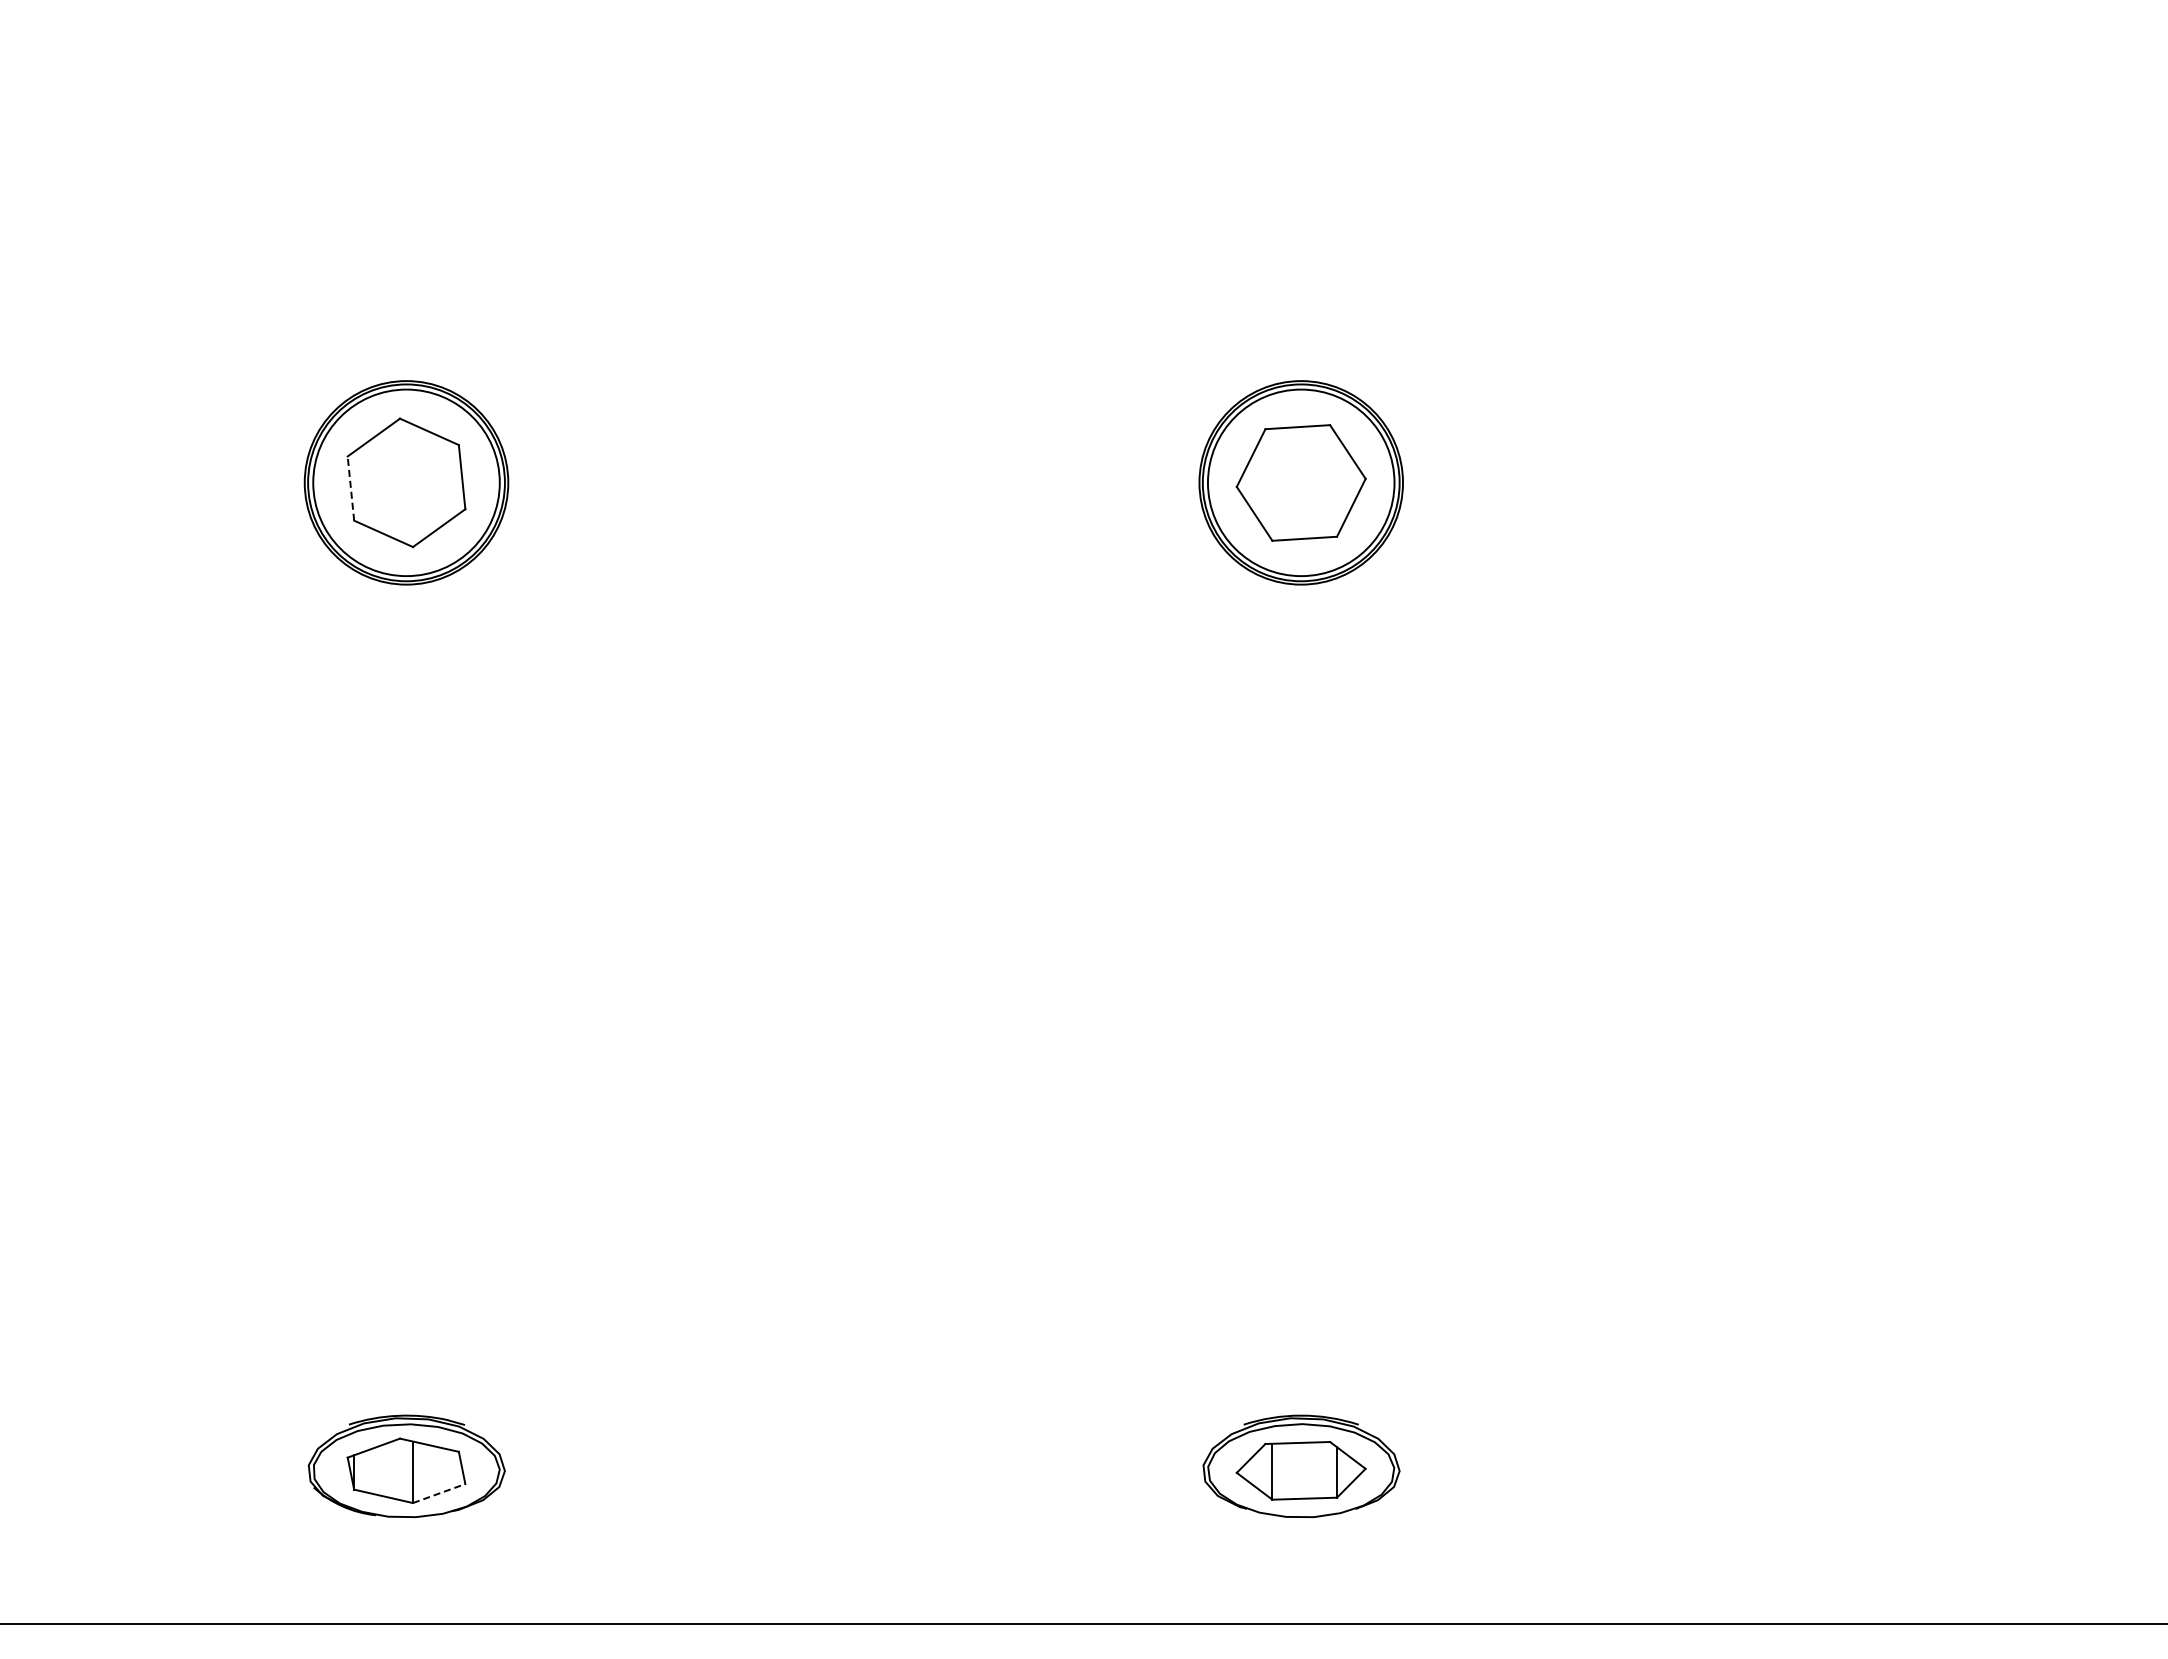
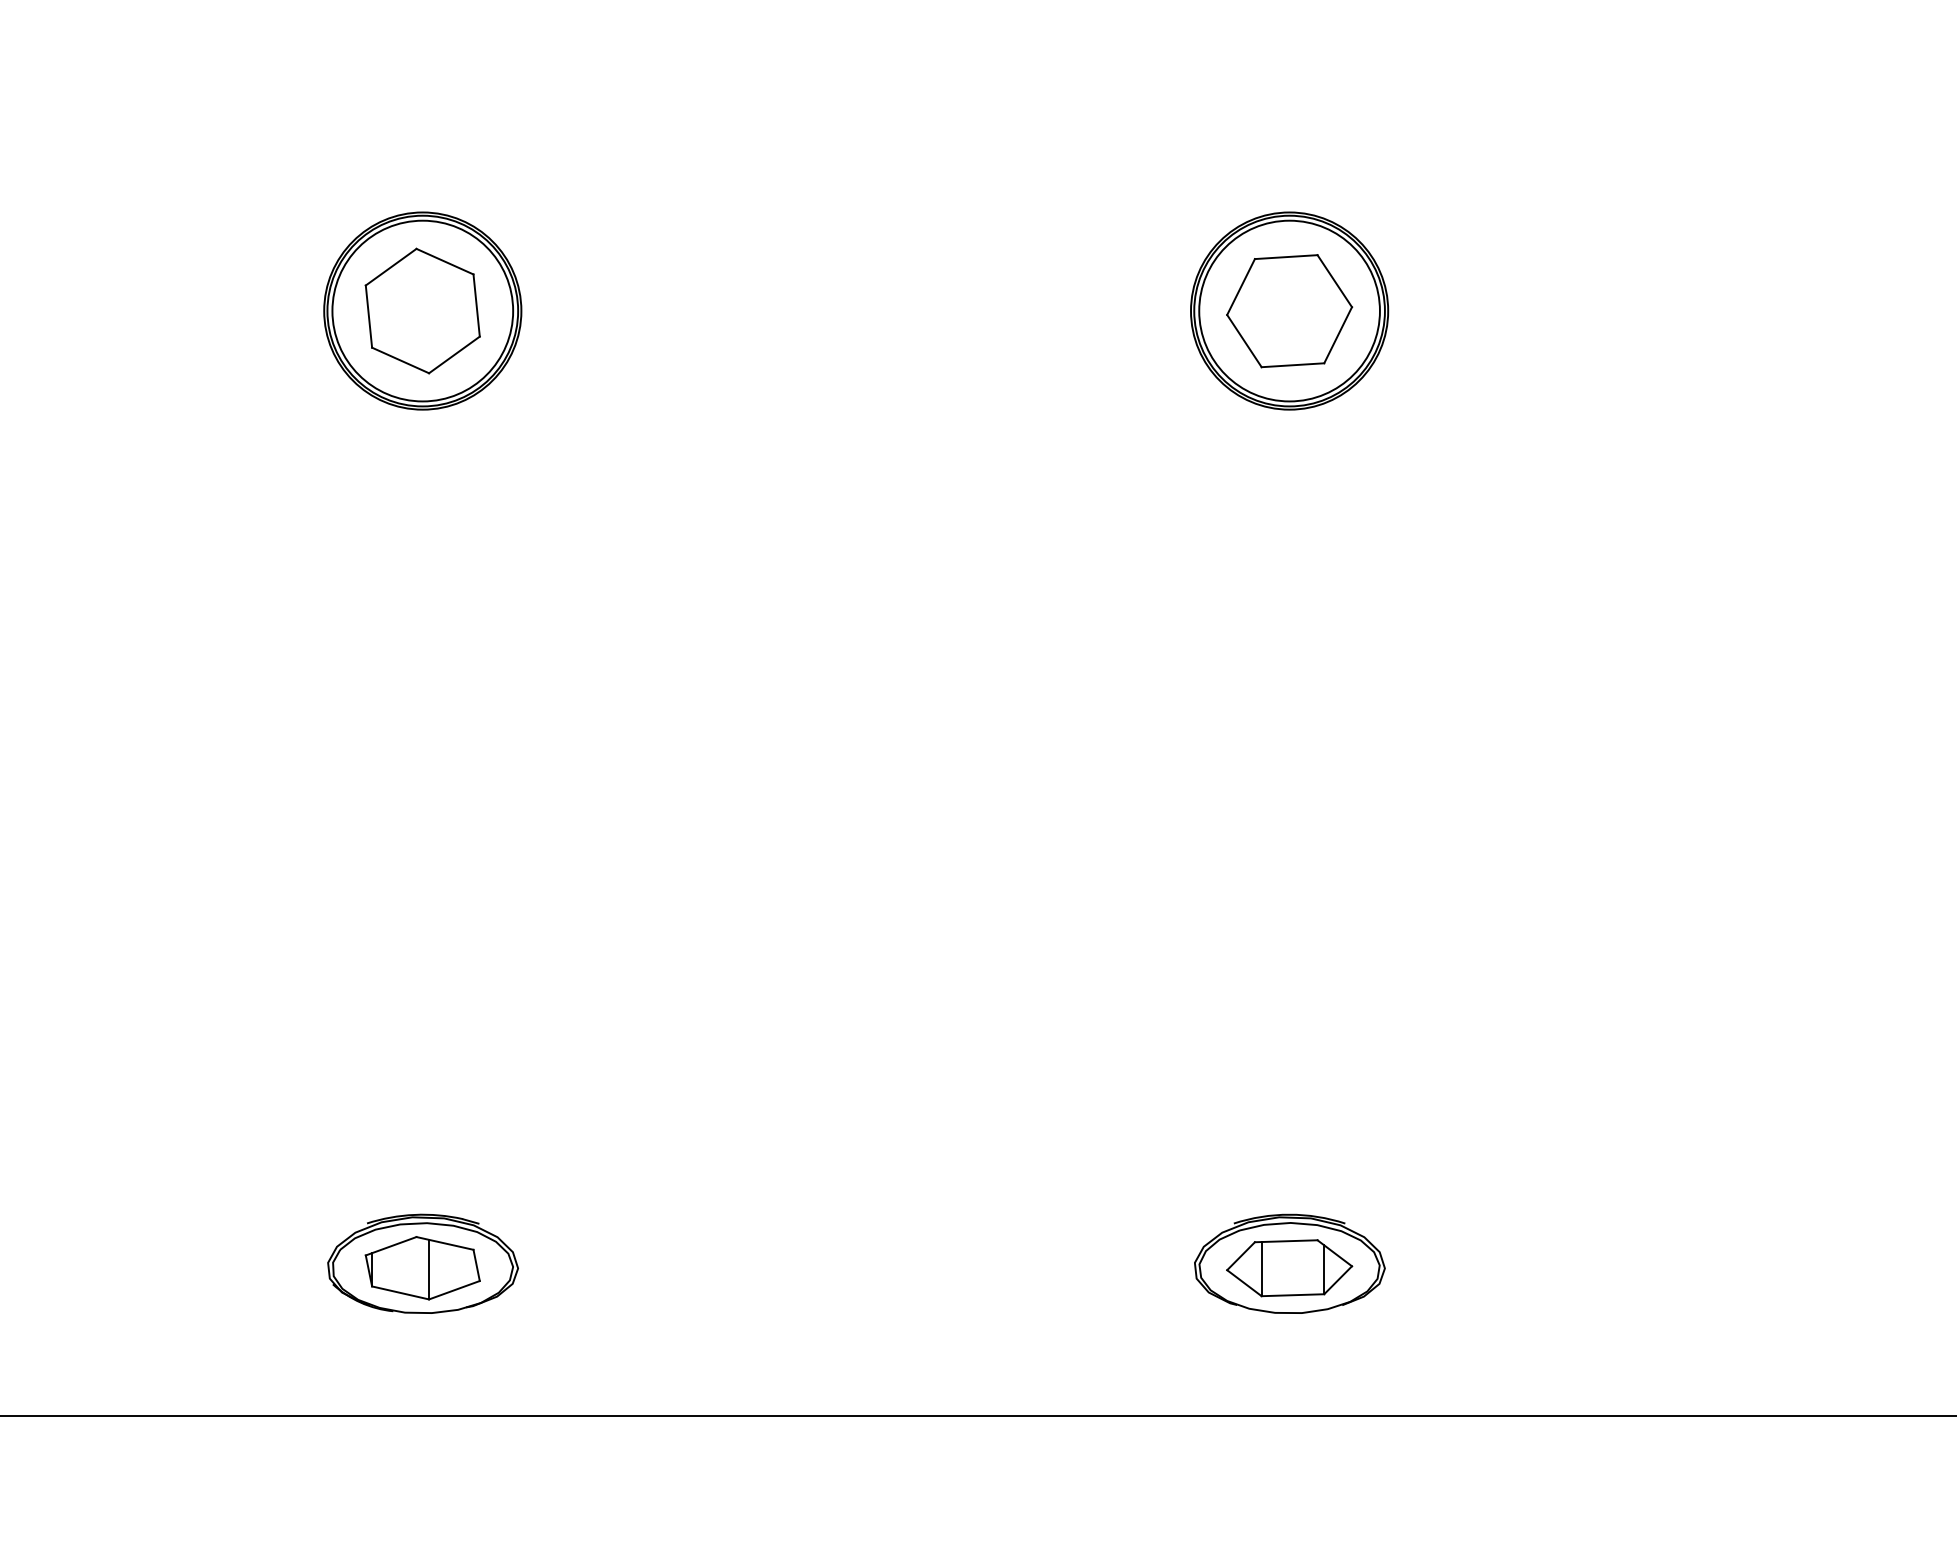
line: (350, 488) -> (368, 316), dashed -> solid
line: (439, 1493) -> (454, 1290), dashed -> solid

